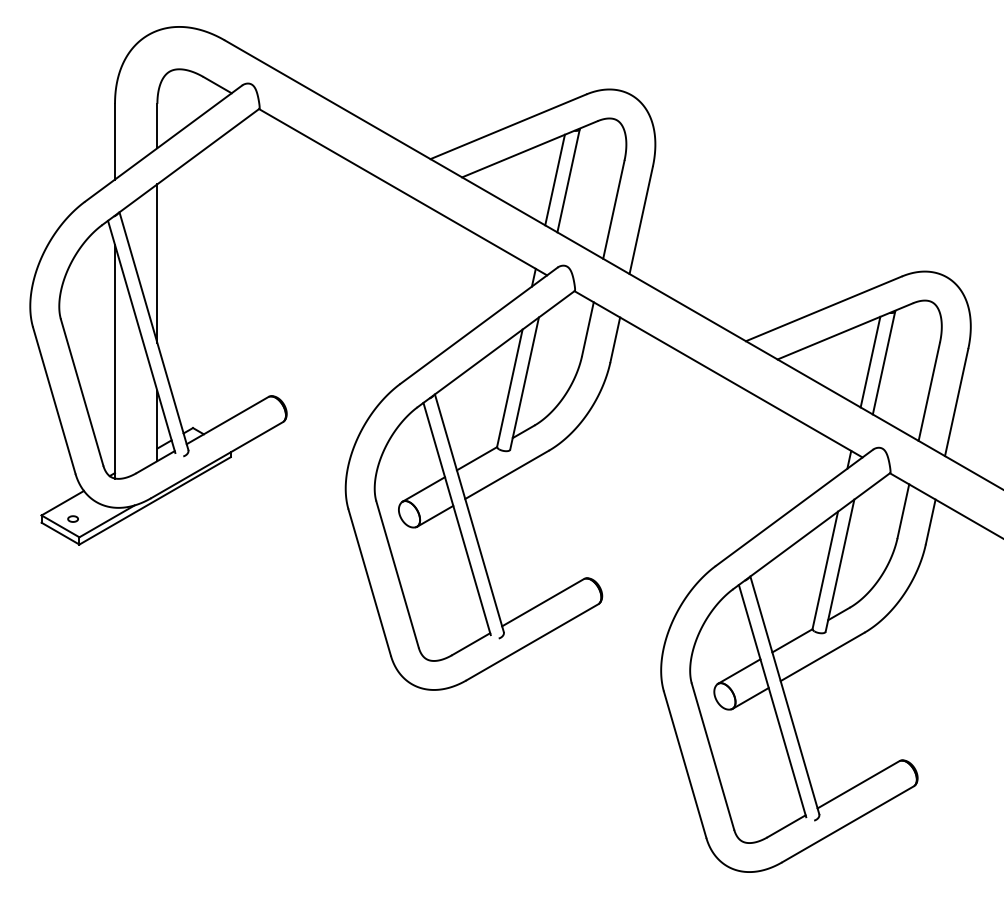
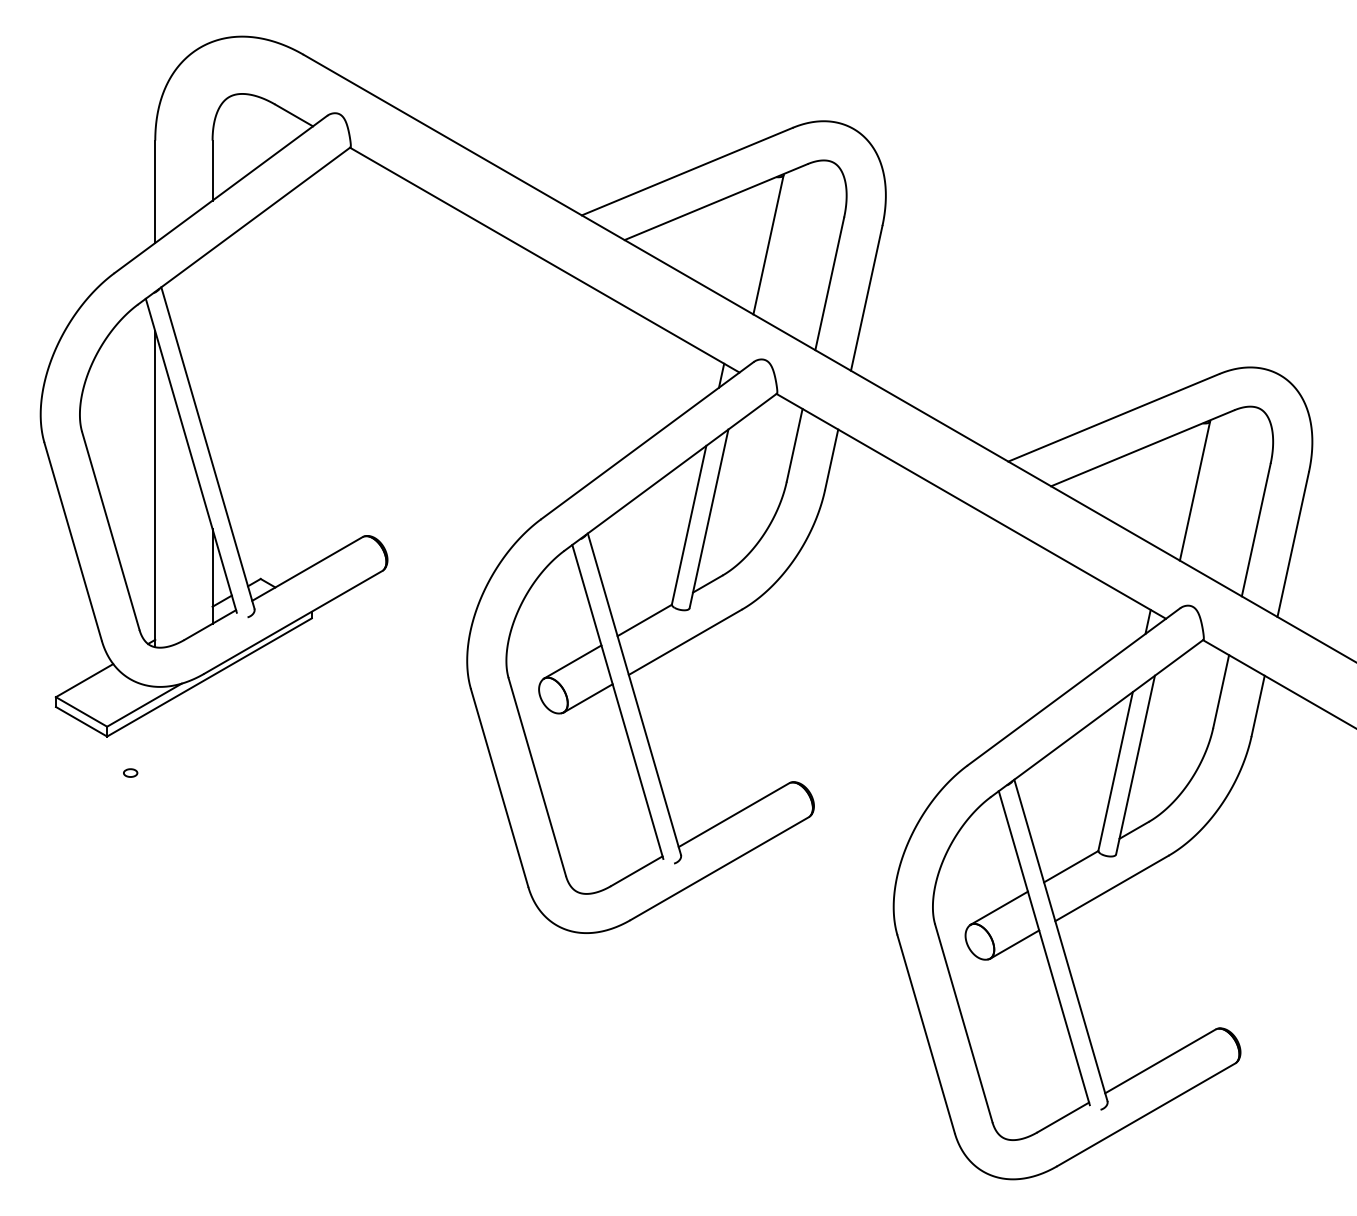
line: (554, 179) -> (749, 243), removed
line: (157, 263) -> (212, 356), removed
line: (870, 361) -> (1176, 489), removed
part: (73, 518) -> (130, 772), moved

